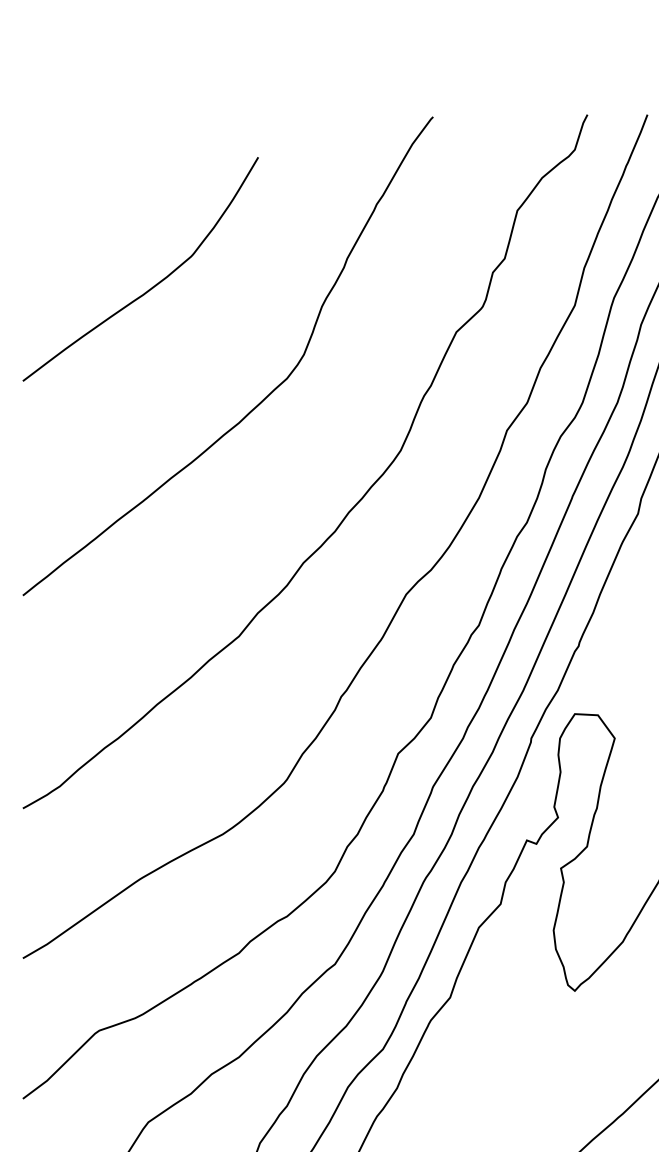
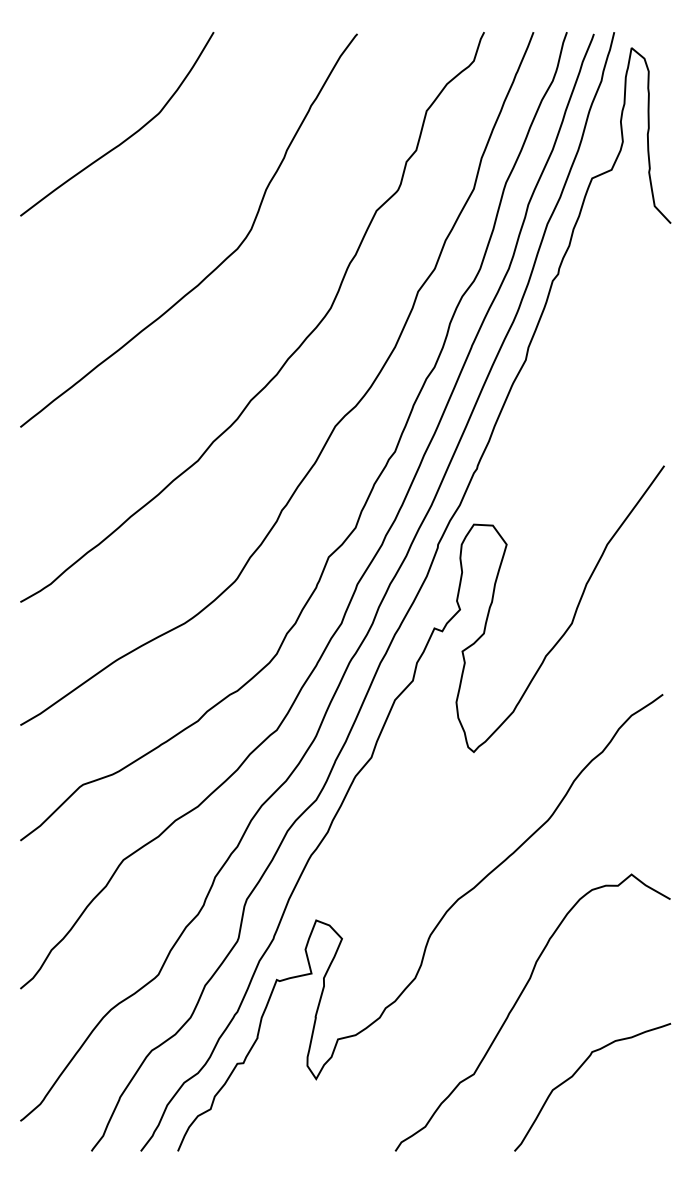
curve: (153, 285) -> (127, 137), moved

